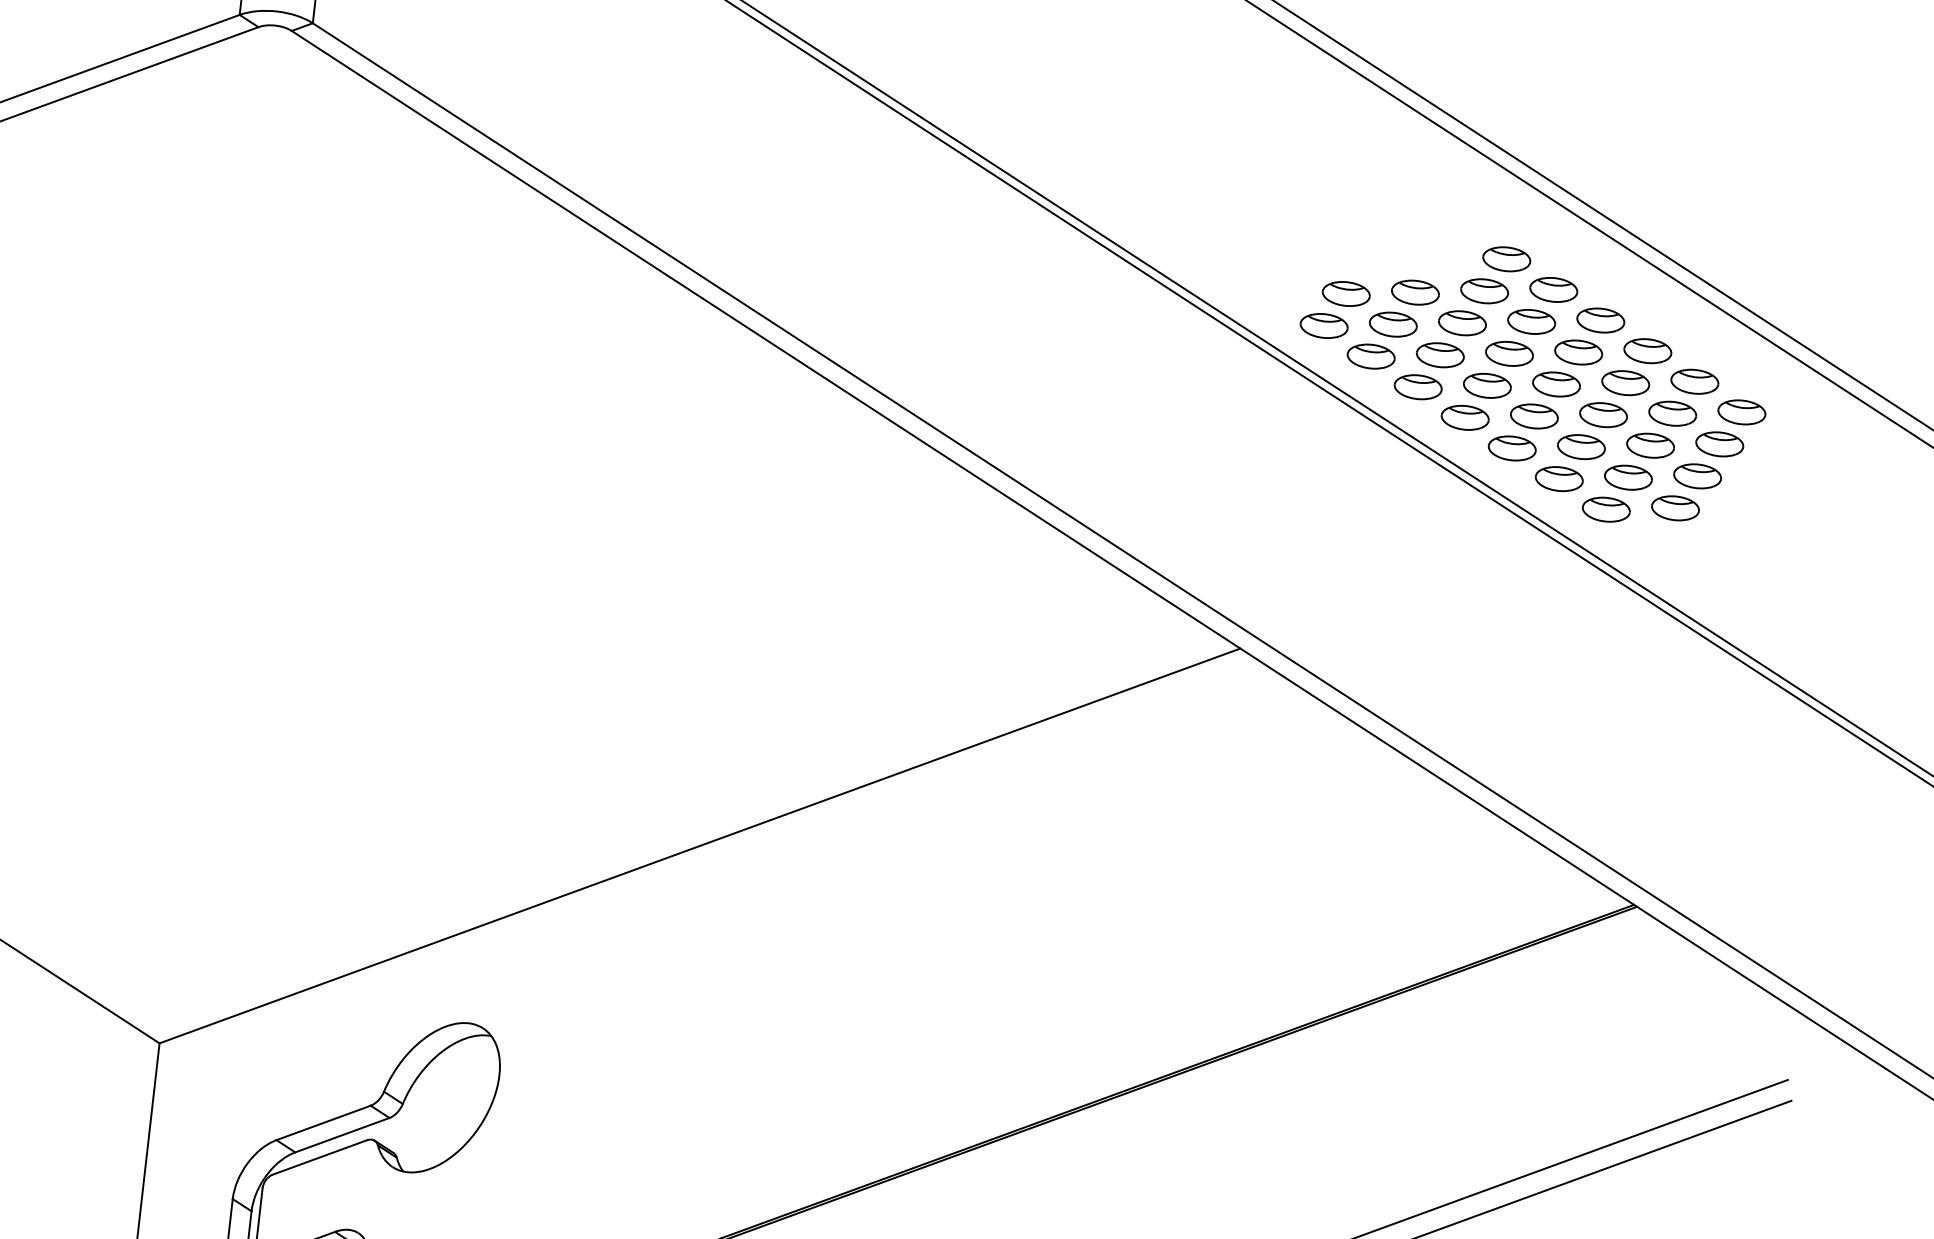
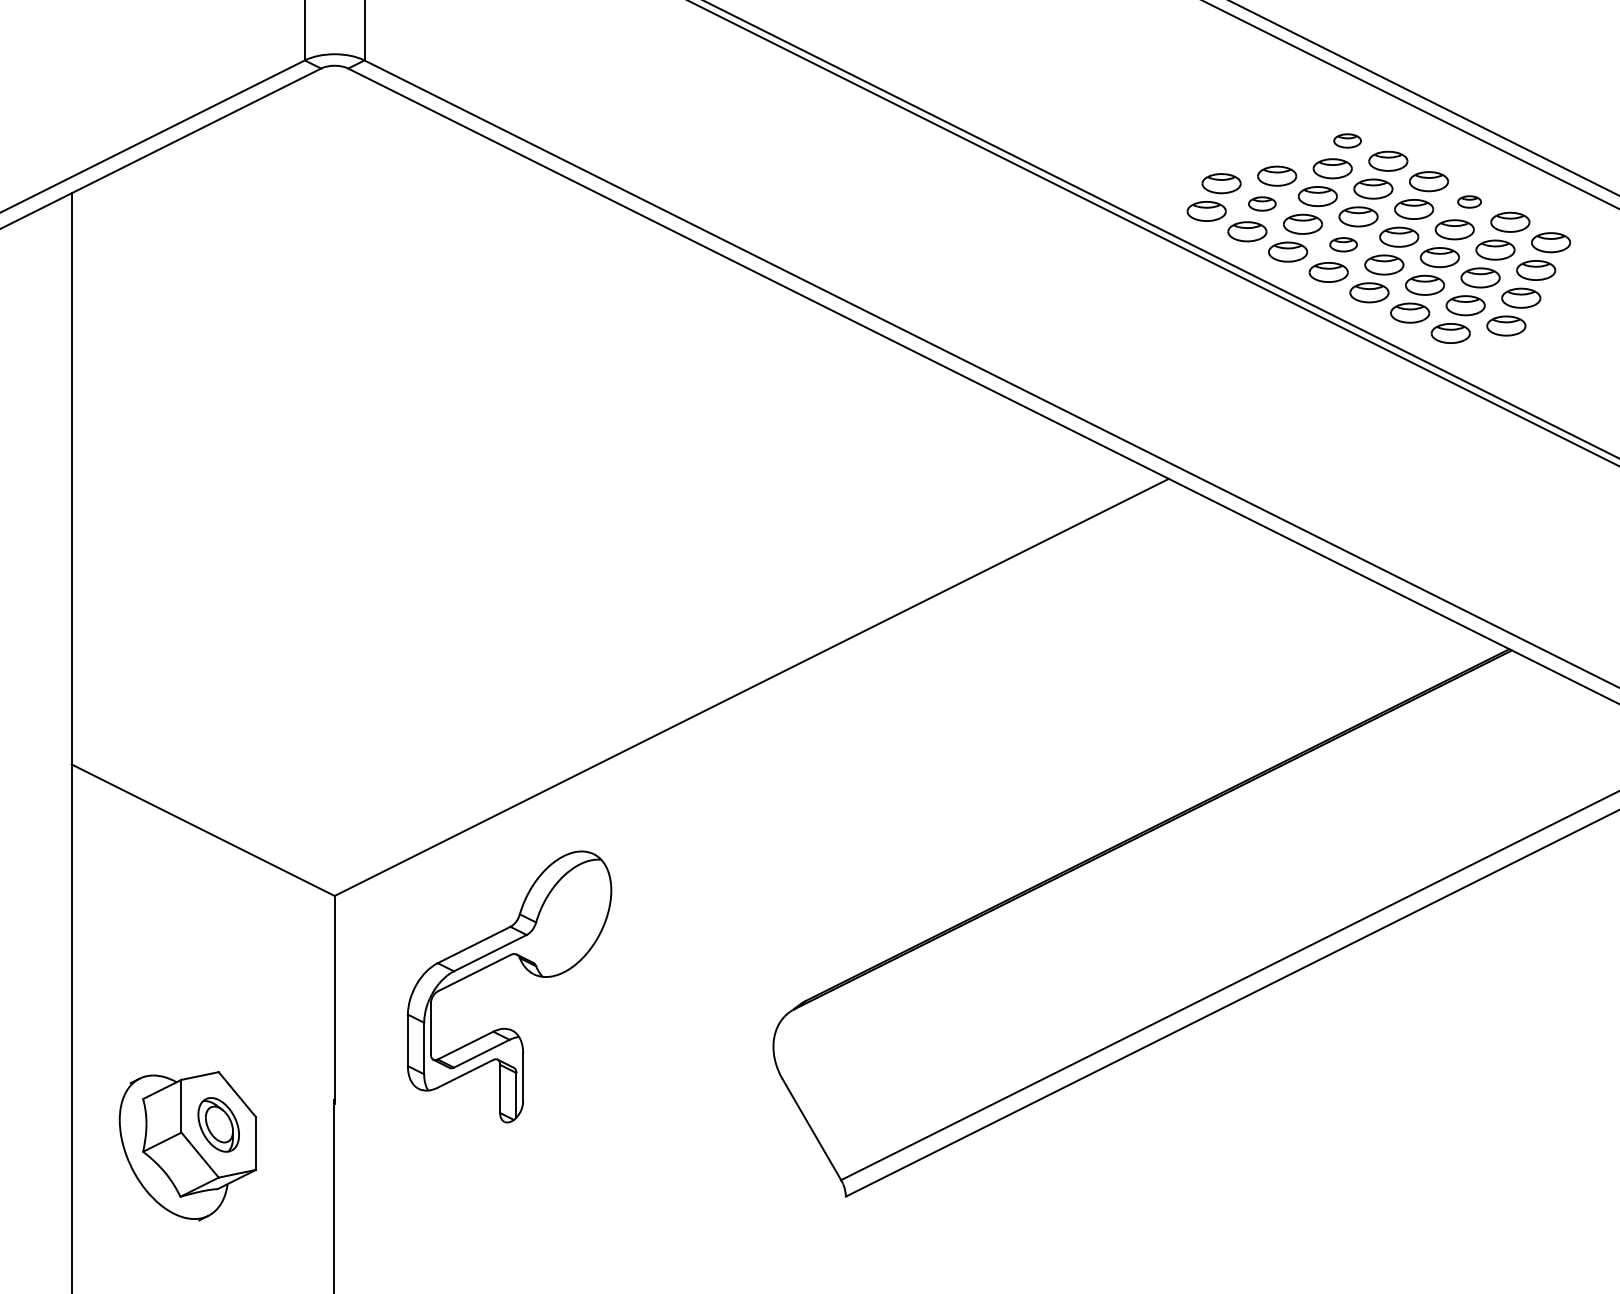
part: (1506, 258) -> (1347, 140), size x0.7
part: (1393, 324) -> (1262, 203), size x0.7
part: (1647, 350) -> (1469, 201), size x0.6
part: (1487, 385) -> (1343, 244), size x0.7

